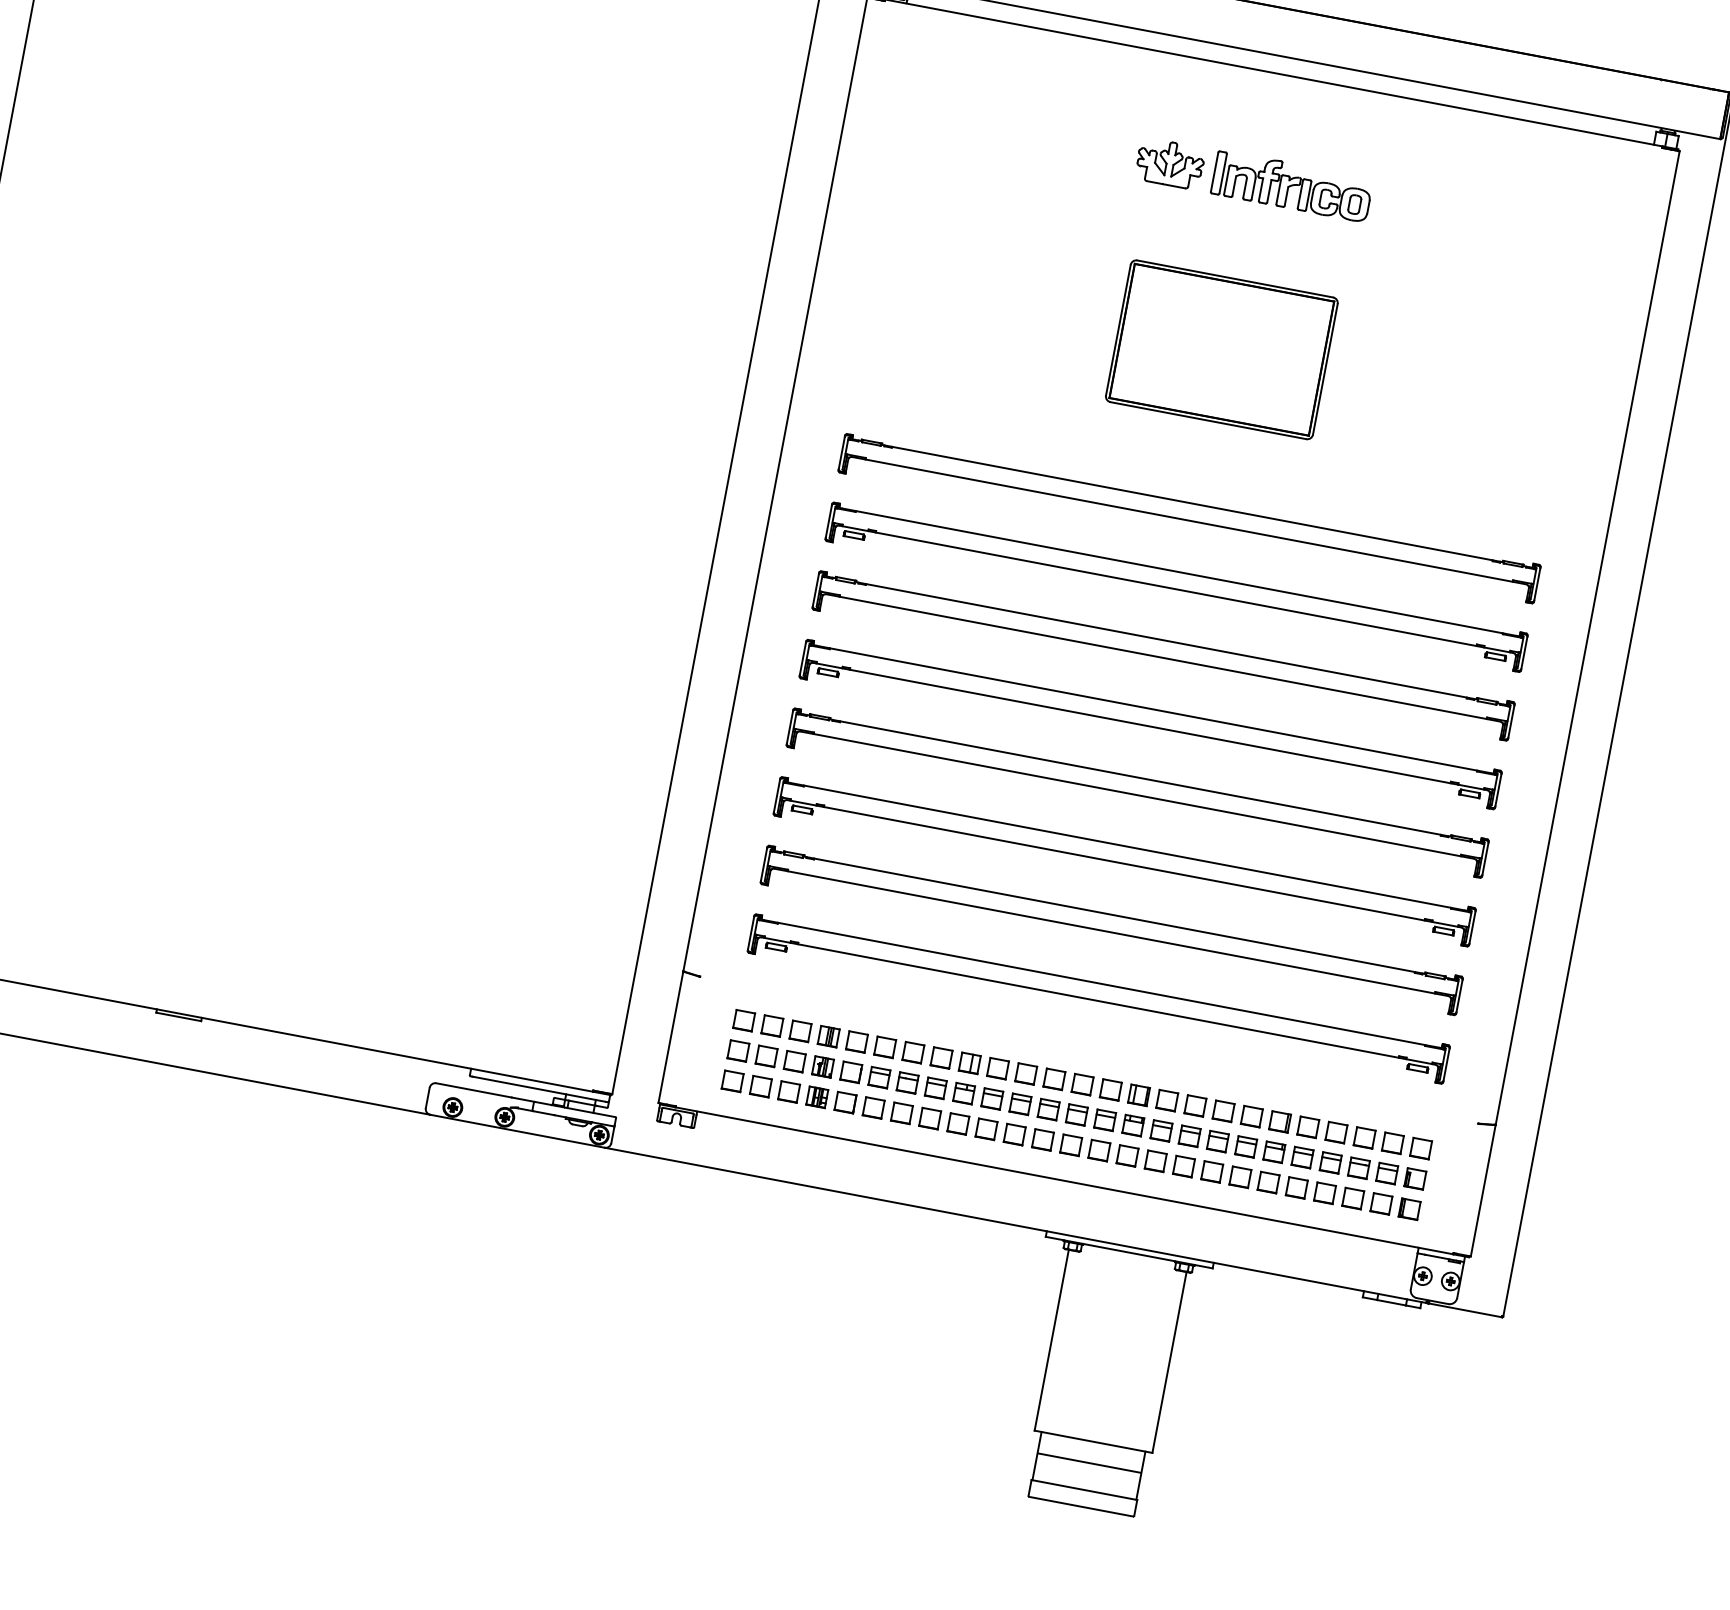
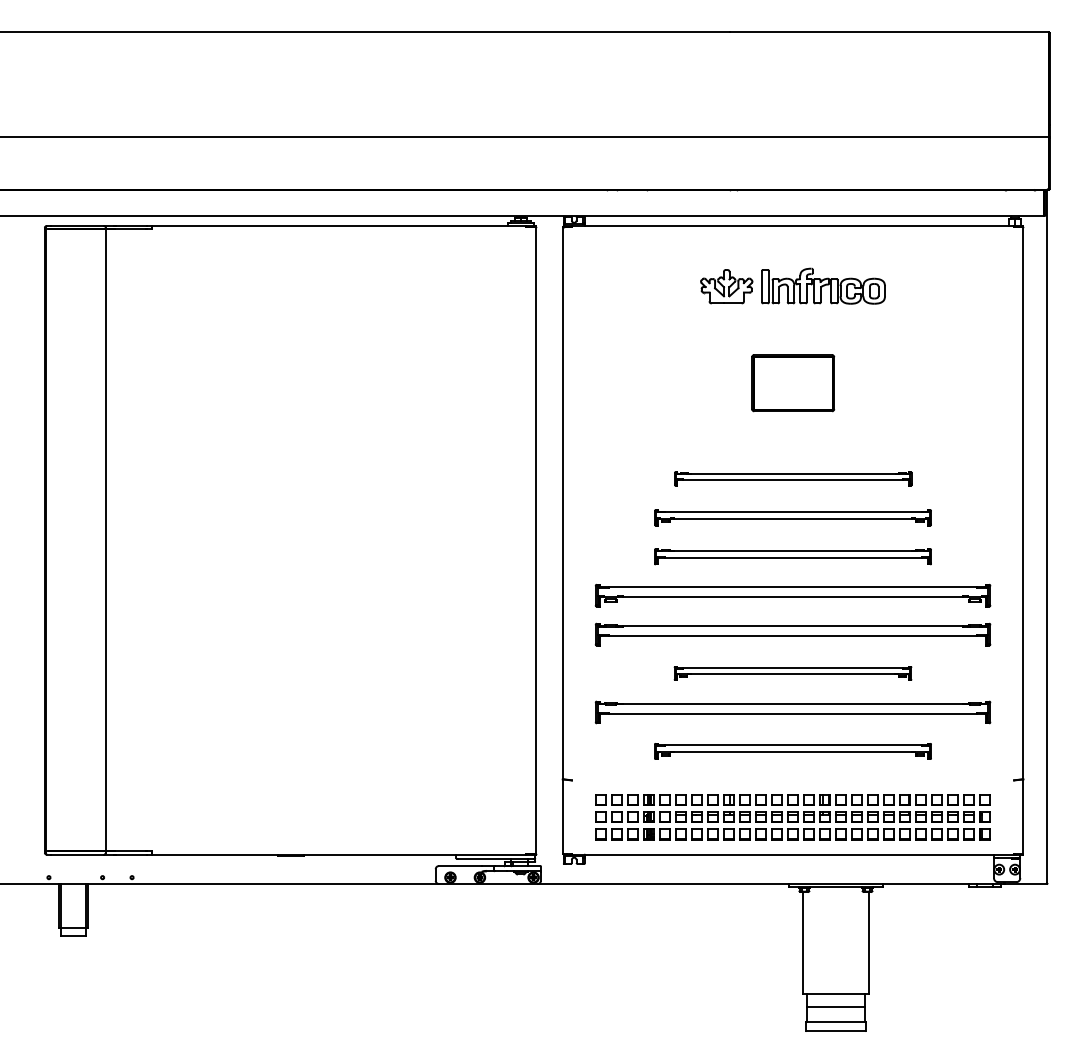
part: (1253, 177) -> (792, 285), size x1.4
part: (1220, 350) -> (792, 383), size x0.7
part: (1190, 518) -> (793, 478), size x0.6
part: (1175, 586) -> (792, 517), size x0.7
part: (1162, 655) -> (792, 556), size x0.7
part: (1123, 861) -> (792, 673), size x0.6
part: (1097, 999) -> (792, 751), size x0.7

